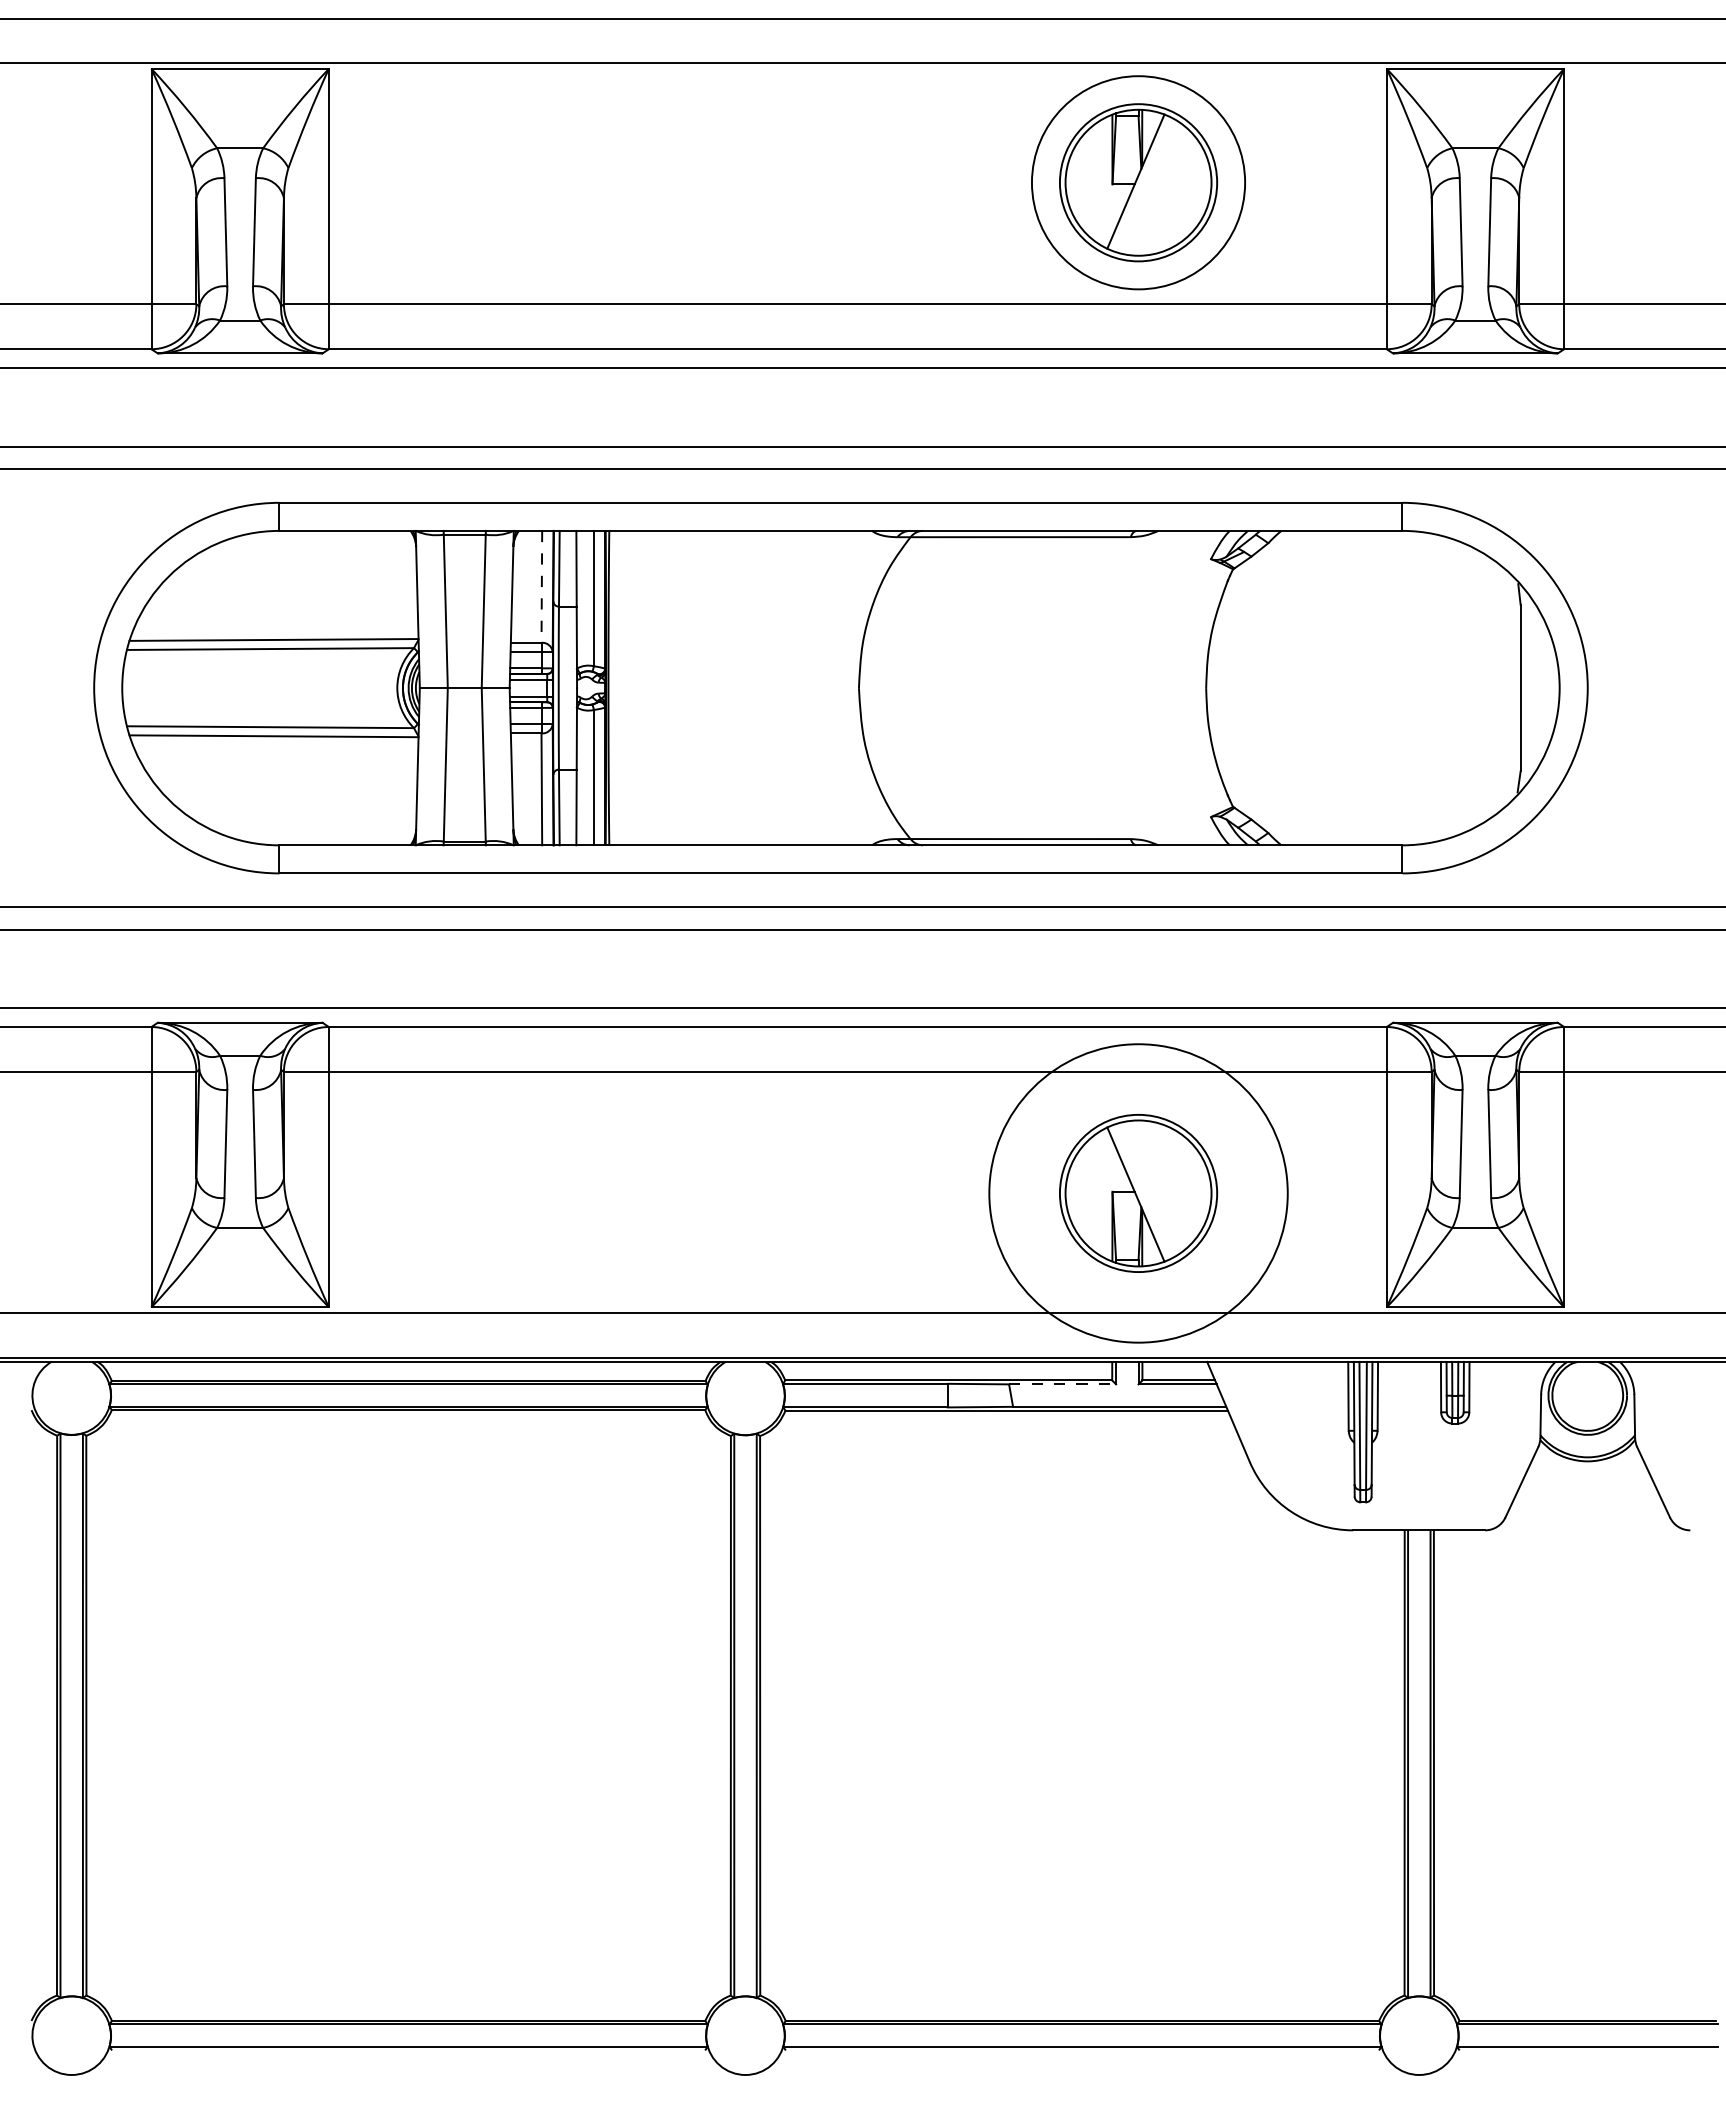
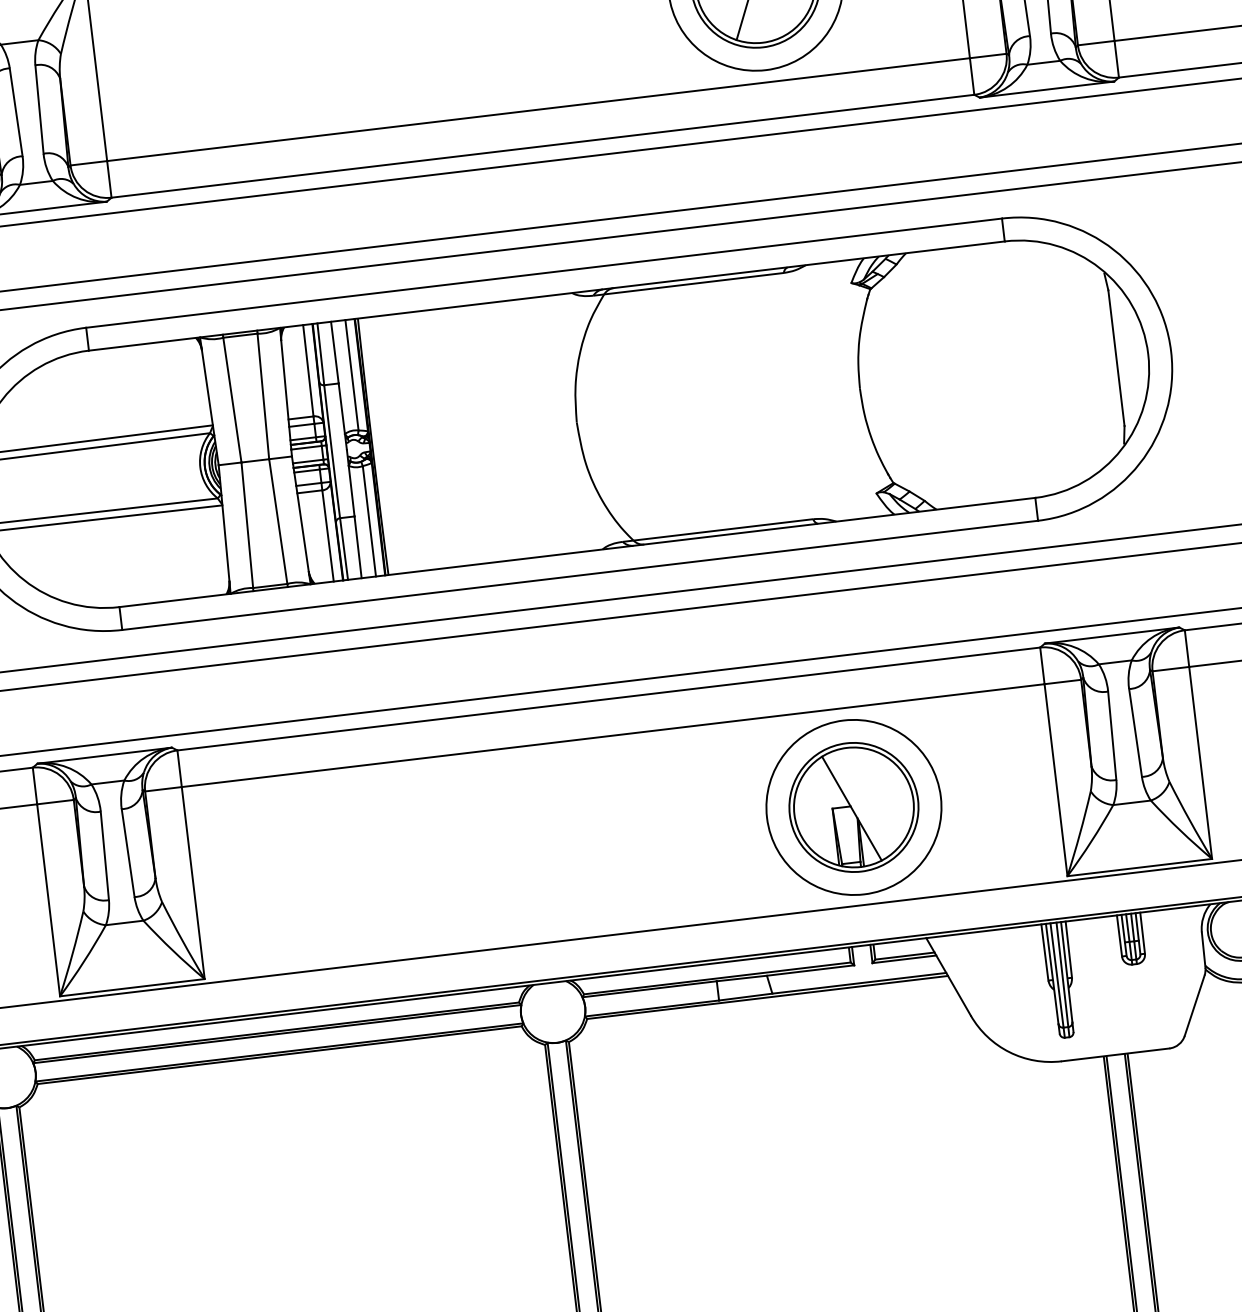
line: (541, 586) -> (308, 370), dashed -> solid
circle: (1138, 1193) -> (853, 807), size x0.71
line: (1063, 1384) -> (811, 970), dashed -> solid

